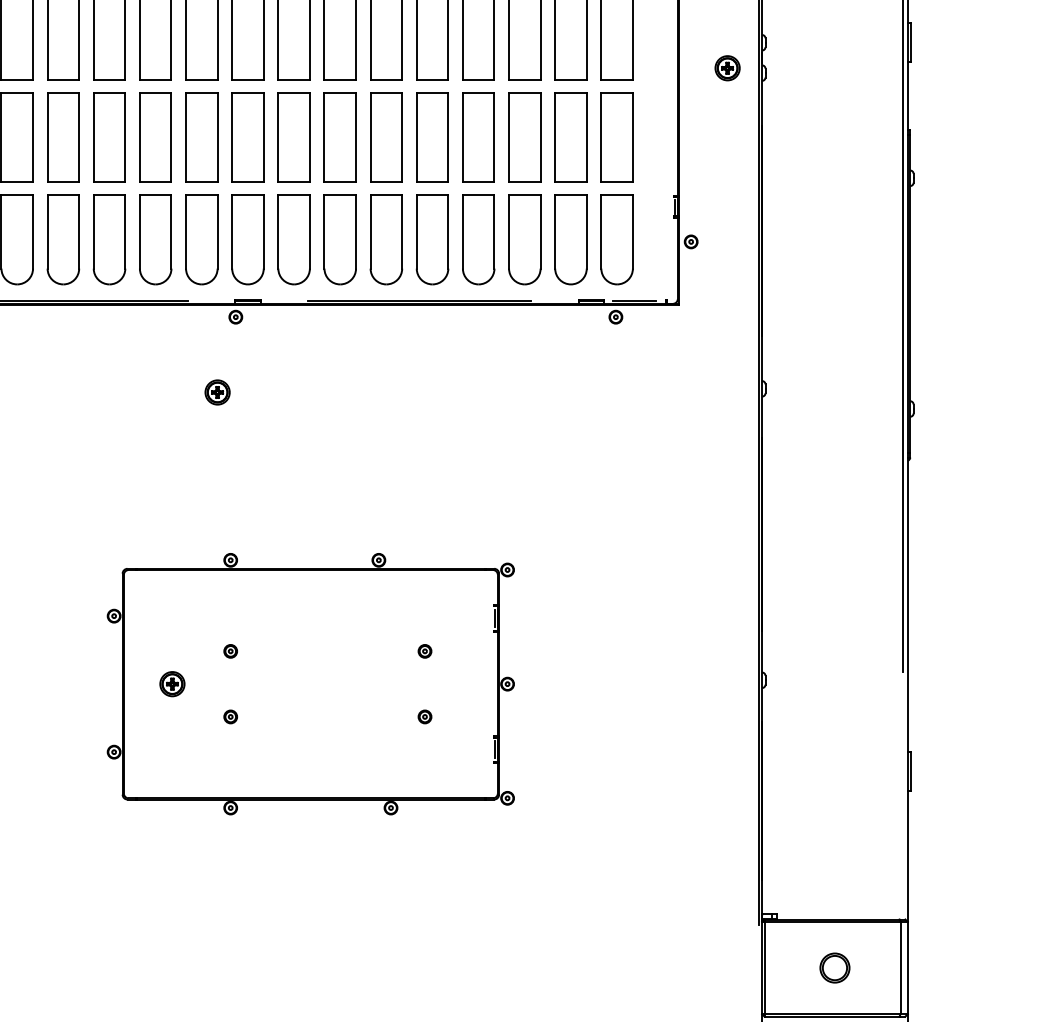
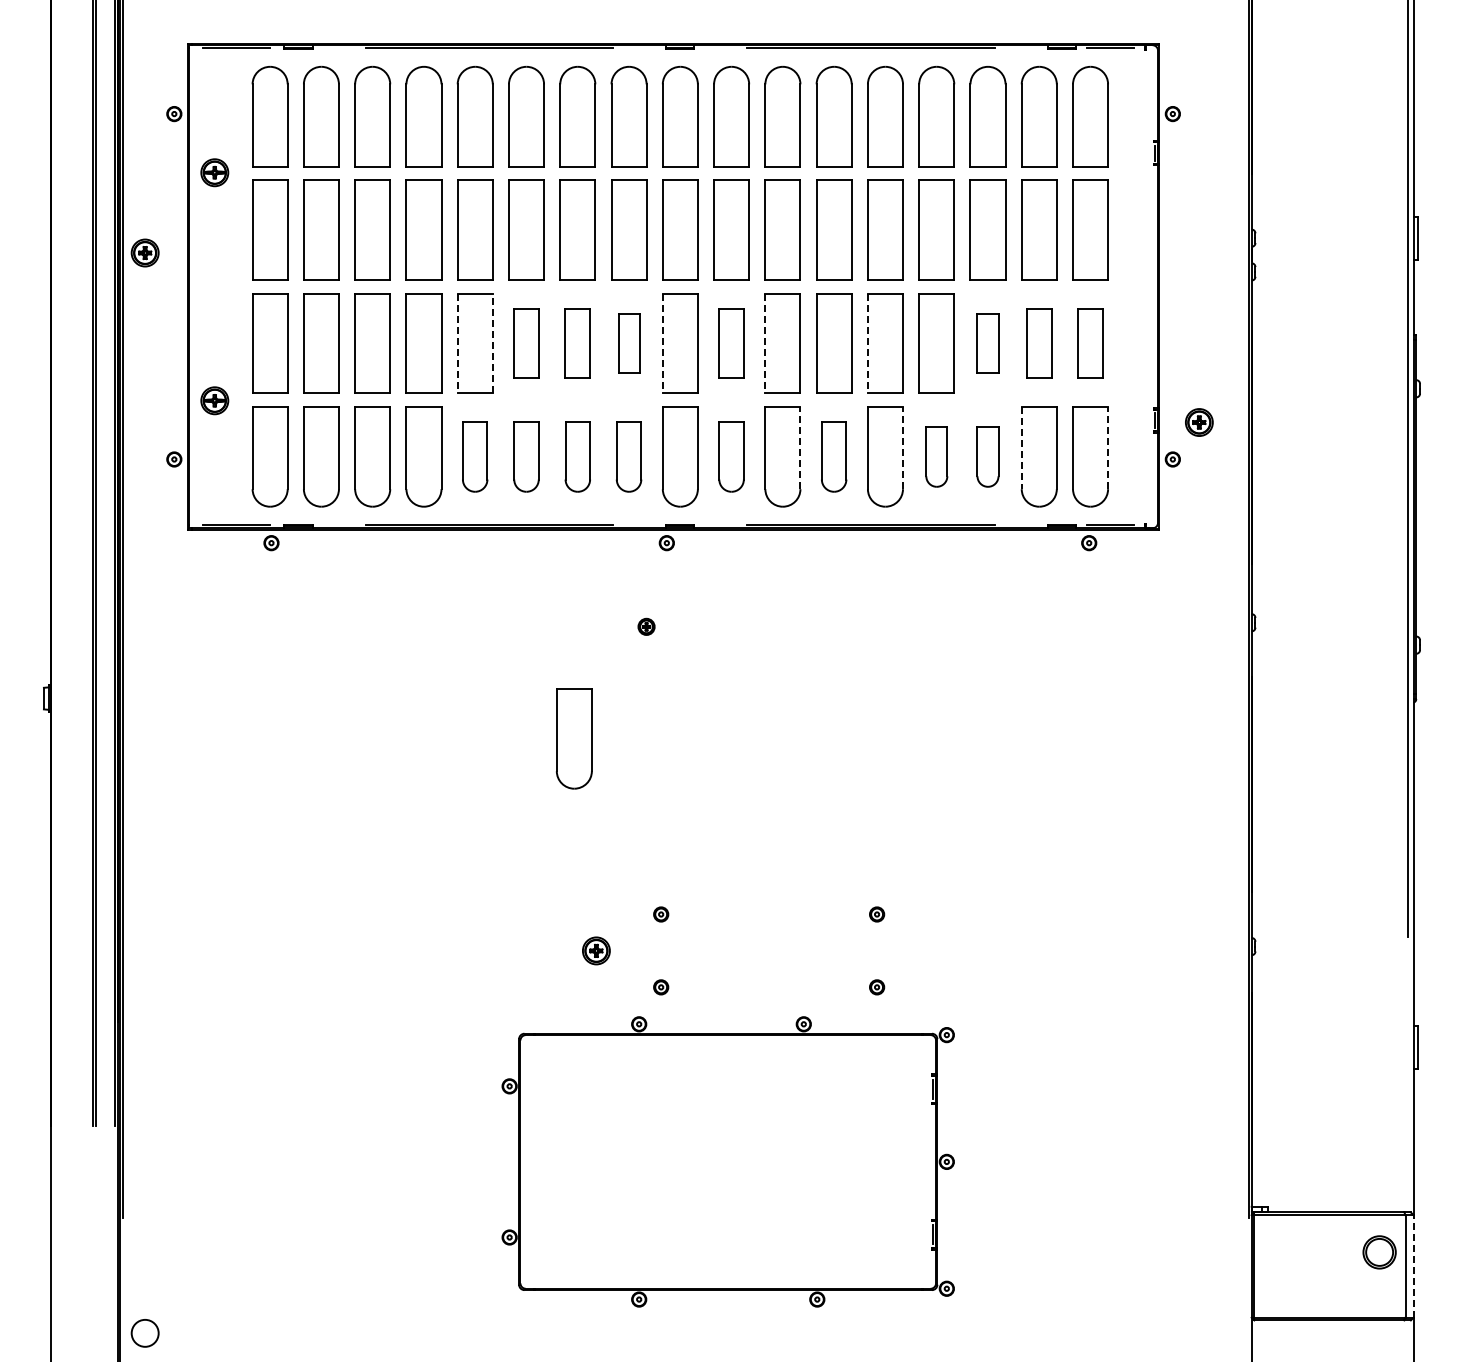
part: (727, 68) -> (1199, 422), moved
line: (47, 137) -> (457, 343), solid -> dashed
line: (78, 137) -> (492, 343), solid -> dashed
part: (109, 137) -> (526, 343), size x0.7
part: (155, 137) -> (577, 343), size x0.7
part: (202, 137) -> (629, 343), size x0.6
line: (231, 137) -> (662, 343), solid -> dashed
part: (294, 137) -> (731, 343), size x0.7
line: (324, 137) -> (765, 343), solid -> dashed
line: (416, 137) -> (867, 343), solid -> dashed
part: (524, 137) -> (987, 343), size x0.6
part: (571, 137) -> (1039, 343), size x0.7
part: (617, 137) -> (1090, 343), size x0.7
line: (356, 231) -> (800, 447), solid -> dashed
line: (448, 231) -> (903, 447), solid -> dashed
line: (633, 231) -> (1108, 447), solid -> dashed
line: (554, 232) -> (1021, 448), solid -> dashed
part: (62, 239) -> (474, 456), size x0.7
part: (109, 239) -> (526, 456), size x0.7
part: (155, 239) -> (577, 456), size x0.7
part: (201, 239) -> (628, 456), size x0.7
part: (294, 239) -> (731, 456), size x0.7
part: (385, 239) -> (833, 456), size x0.7
part: (478, 239) -> (936, 456), size x0.6
part: (524, 239) -> (987, 456), size x0.6
part: (217, 392) -> (646, 626), size x0.6
part: (152, 493) -> (574, 738), added
part: (310, 683) -> (727, 1161), moved
line: (907, 967) -> (1413, 1265), solid -> dashed
part: (834, 968) -> (1379, 1252), moved

